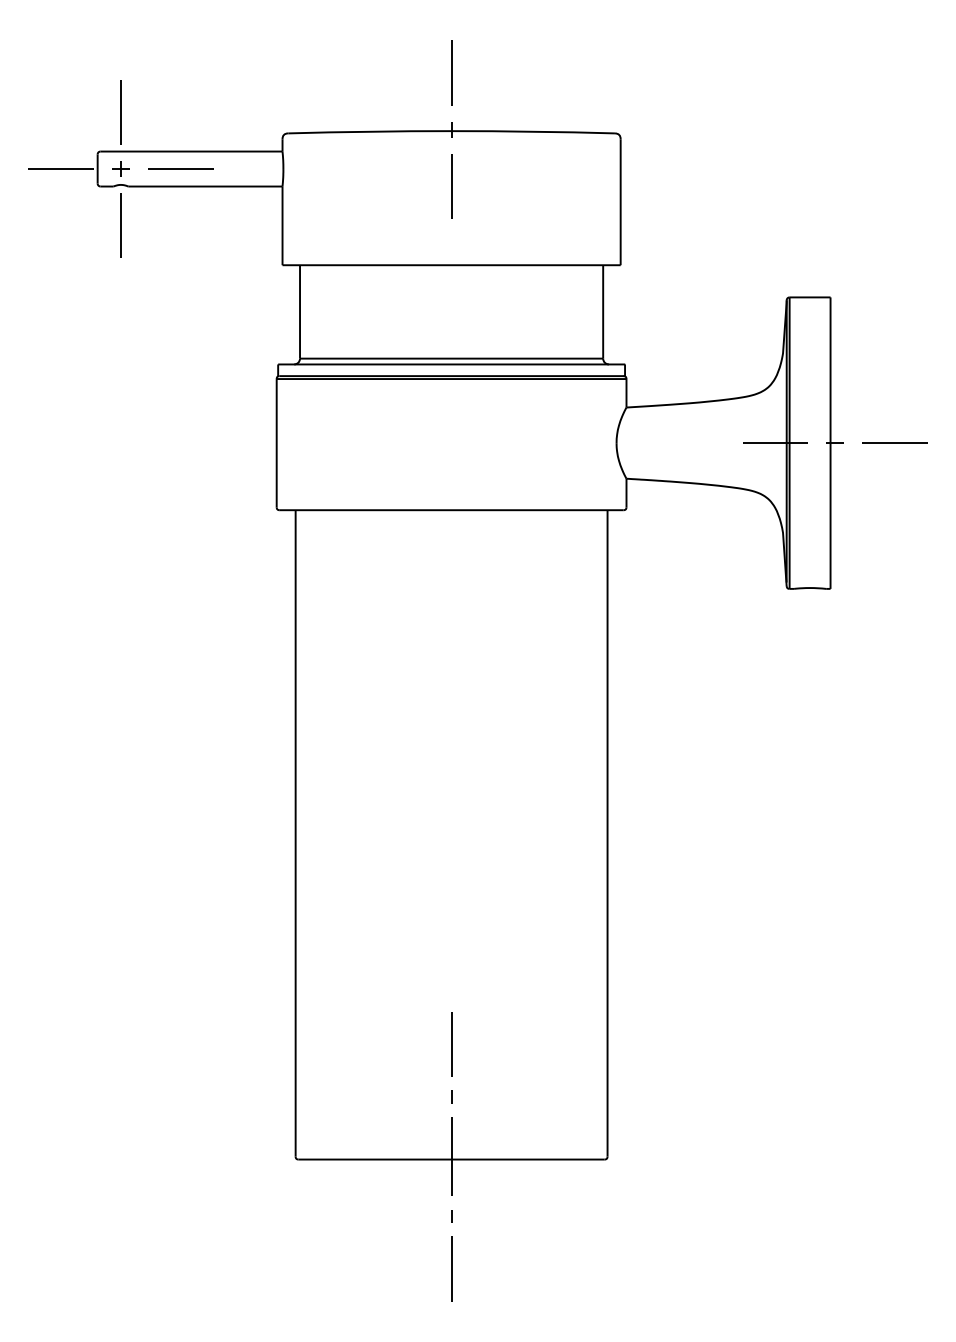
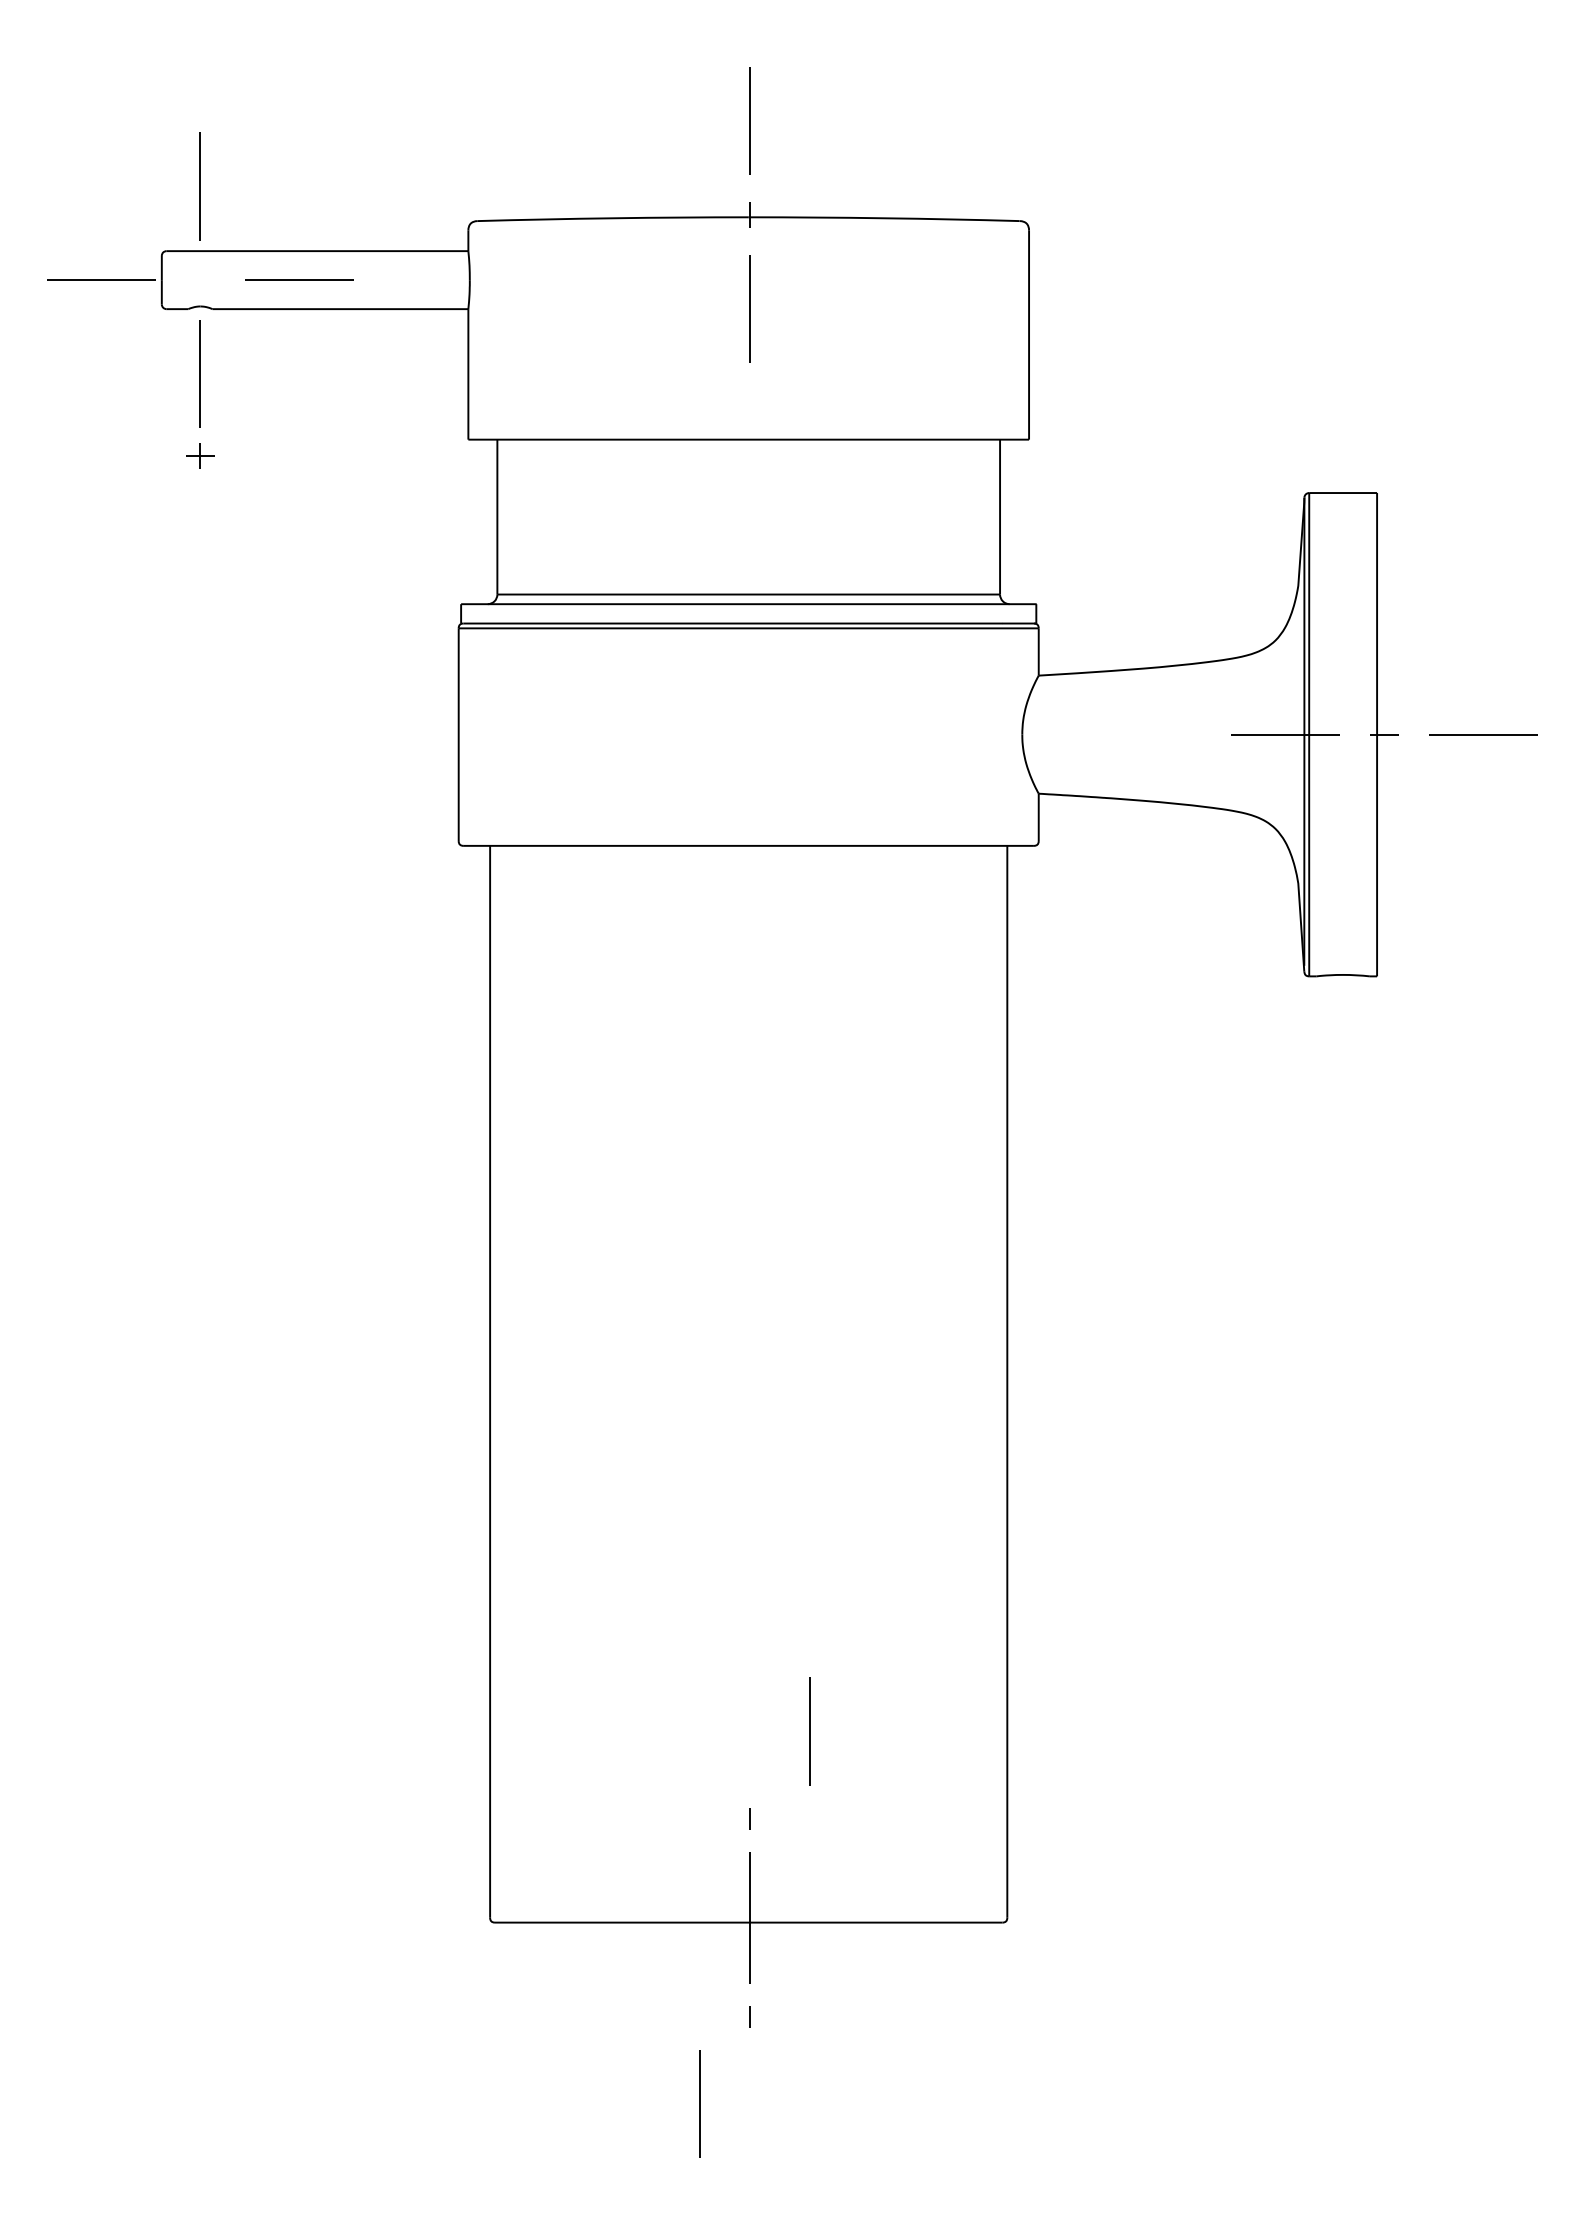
part: (120, 168) -> (199, 455), moved
line: (451, 1044) -> (808, 1731), moved
line: (451, 1268) -> (698, 2103), moved

